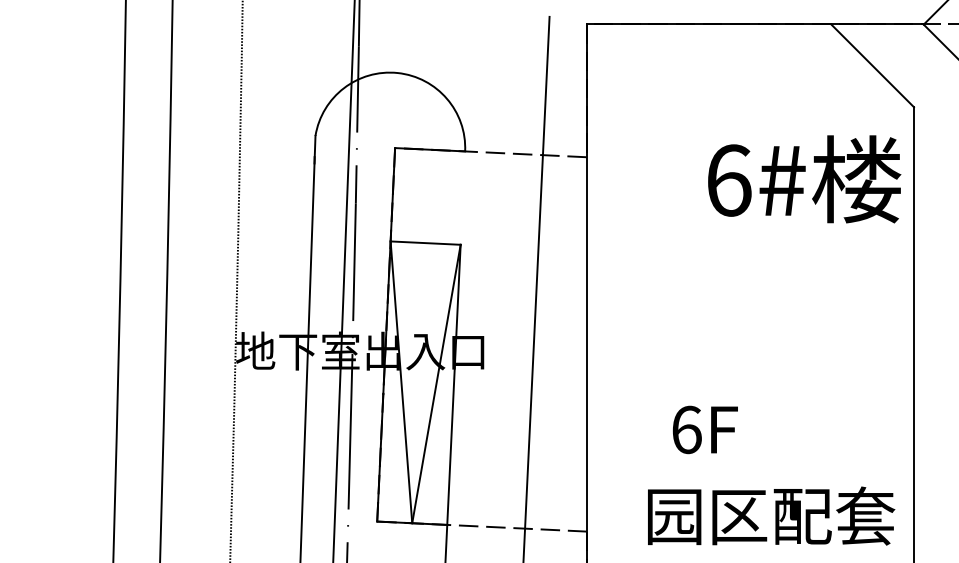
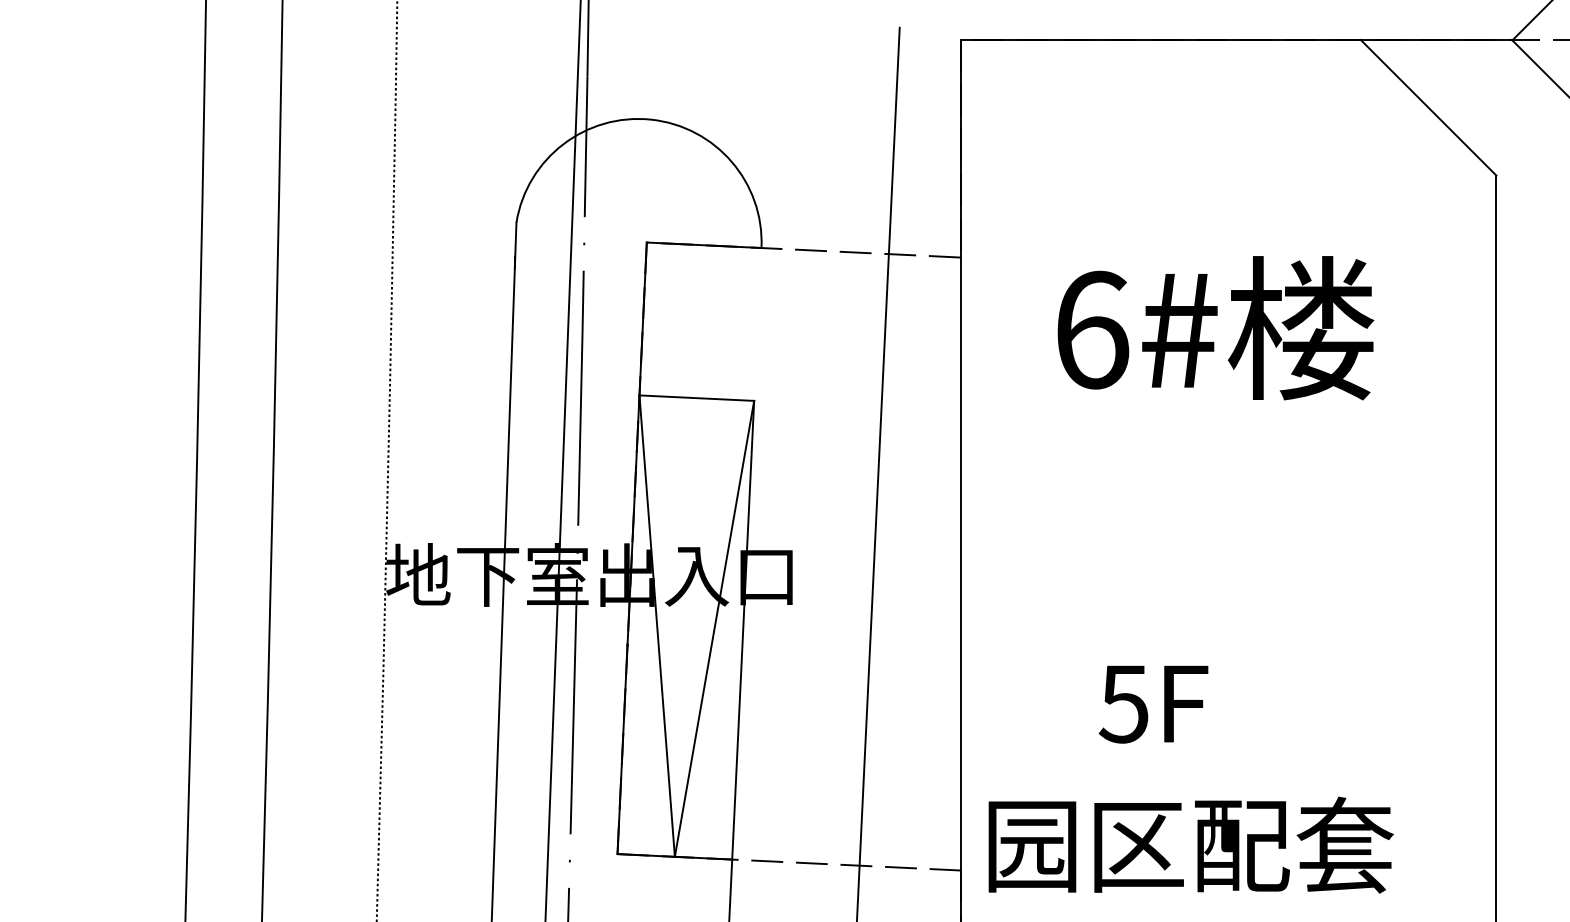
text: (804, 179) -> (1215, 328), moved
text: (686, 429) -> (1123, 703), 6F -> 5F
text: (771, 515) -> (1191, 844), moved

